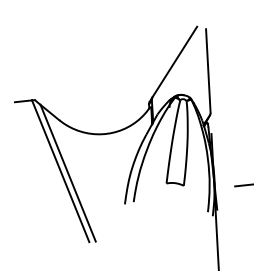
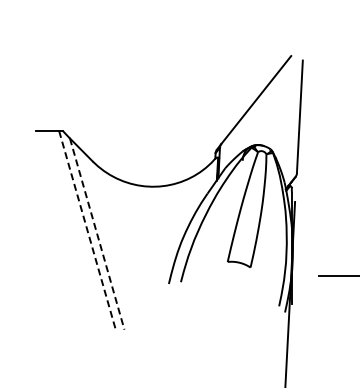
line: (60, 171) -> (87, 230), solid -> dashed
line: (68, 173) -> (97, 234), solid -> dashed

